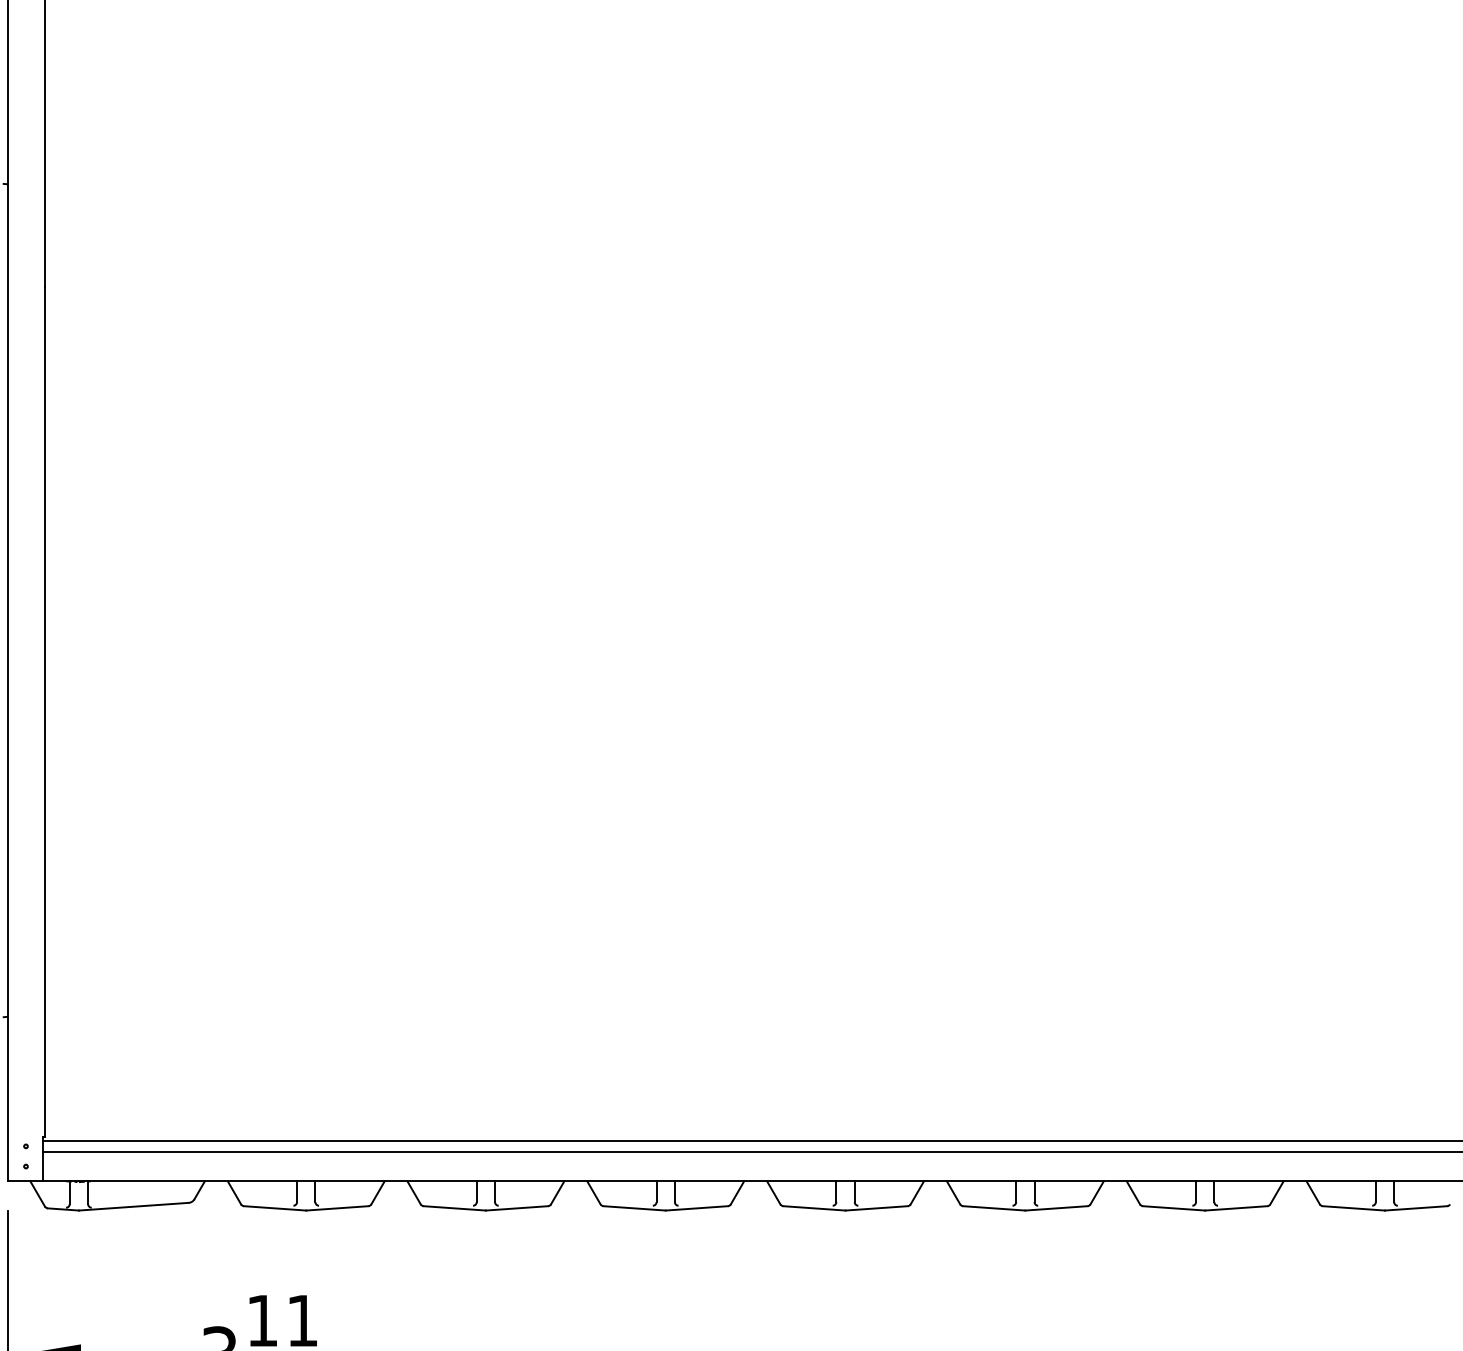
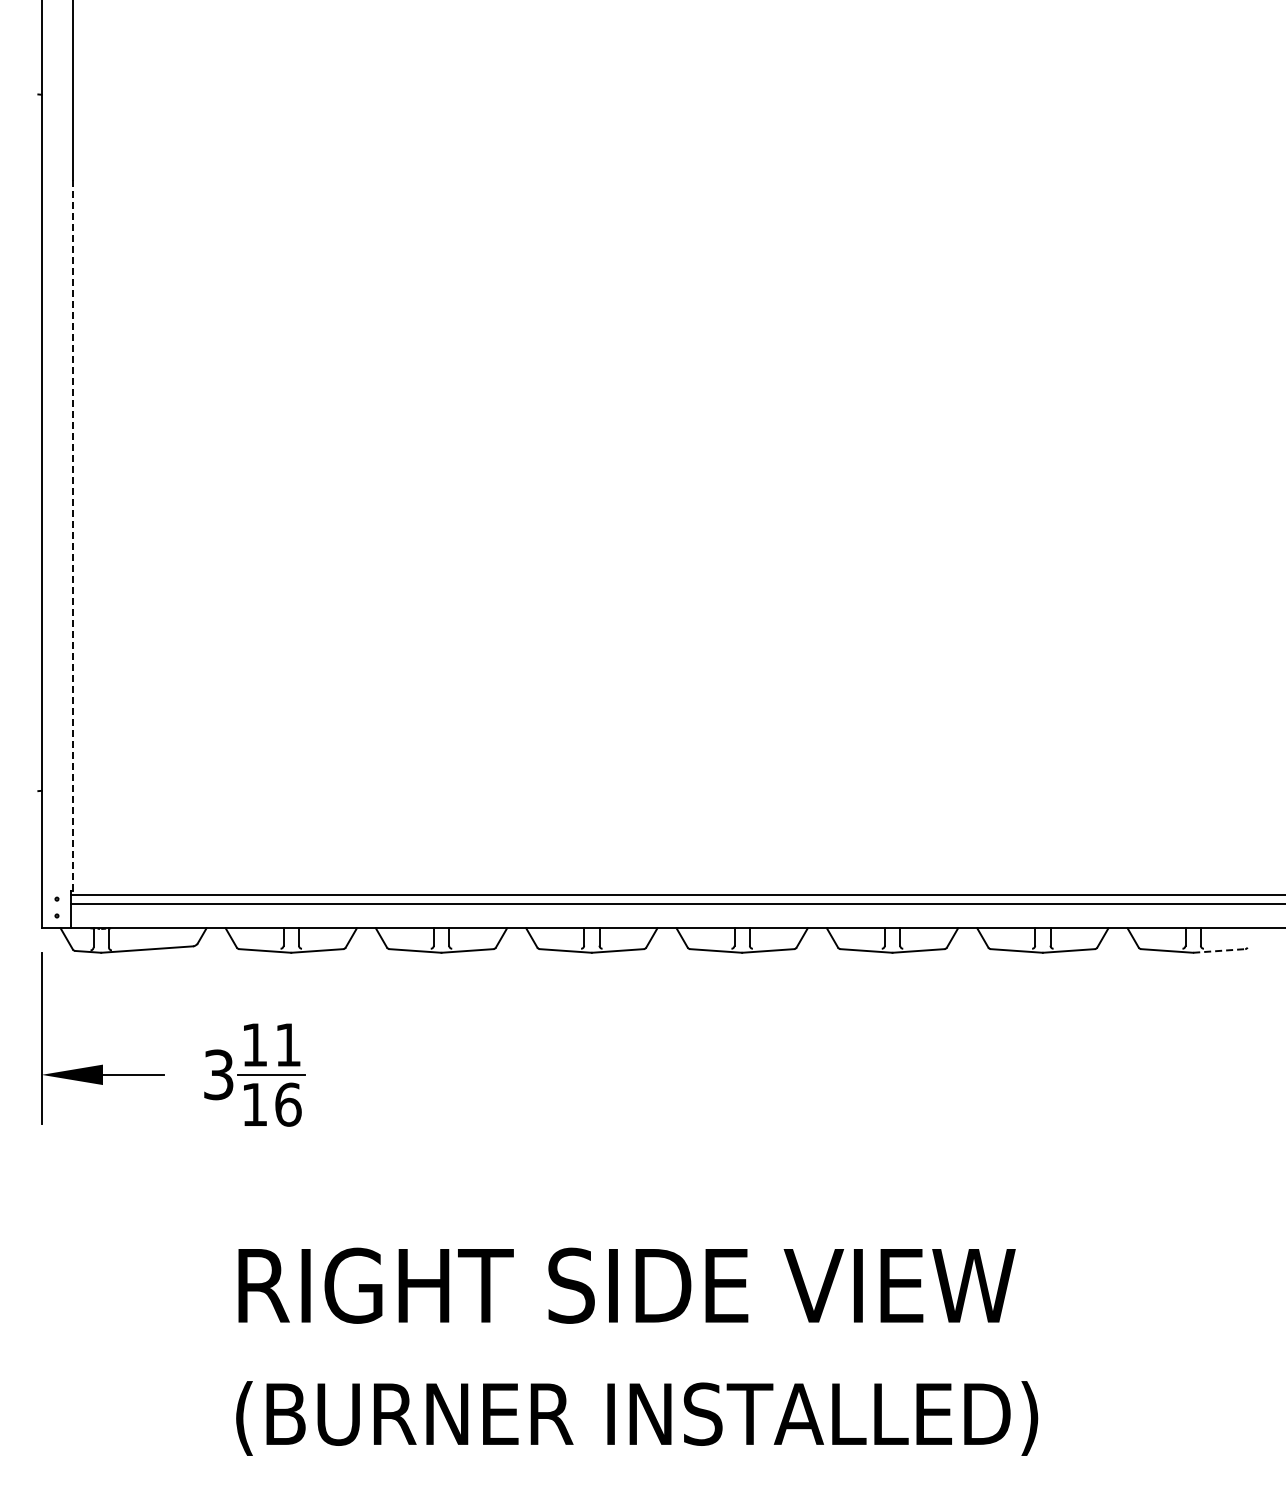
line: (45, 711) -> (73, 535), solid -> dashed
line: (1416, 1207) -> (1219, 950), solid -> dashed

